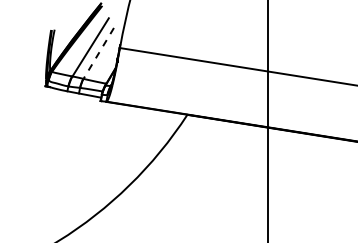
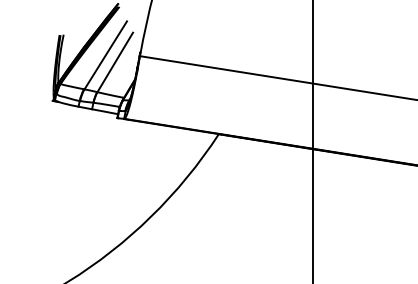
line: (98, 53) -> (115, 62), dashed -> solid

